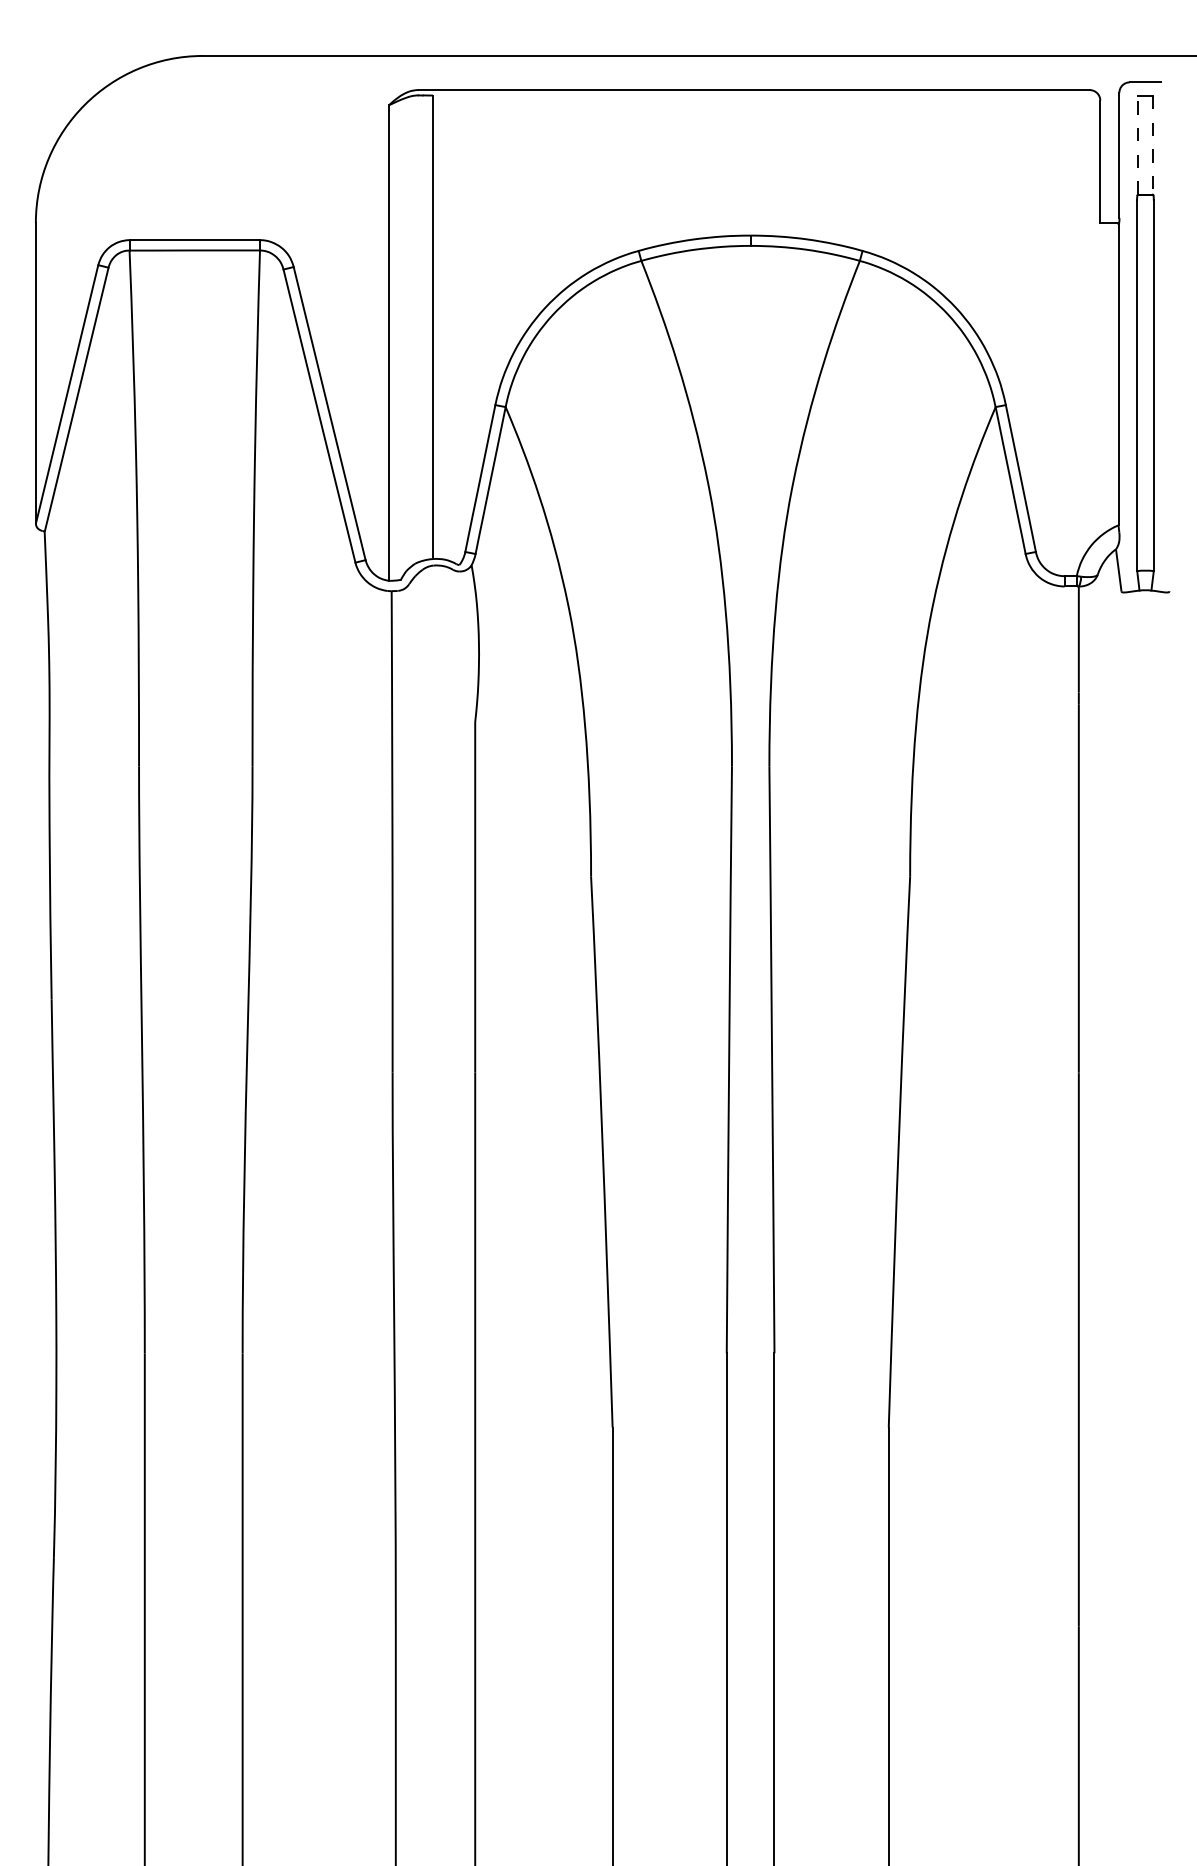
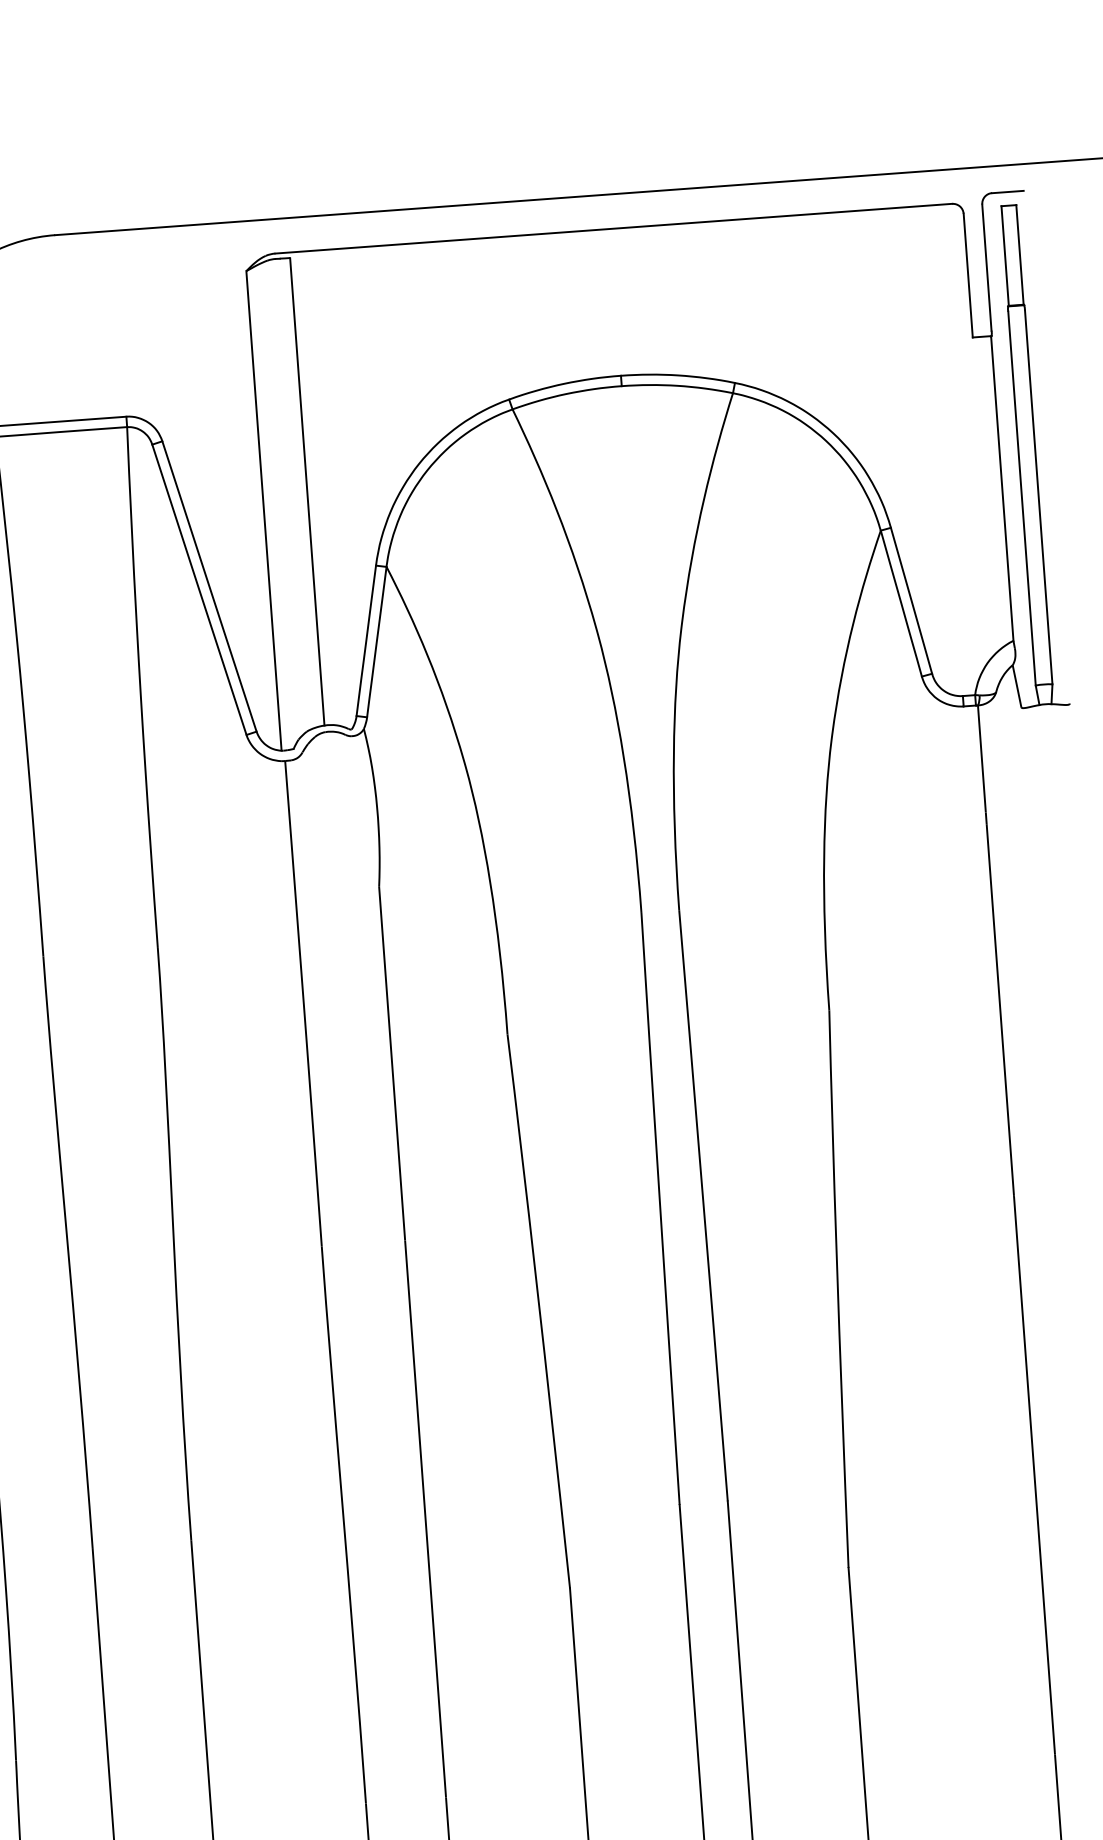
line: (1138, 144) -> (1005, 255), dashed -> solid
line: (1152, 145) -> (1019, 255), dashed -> solid

